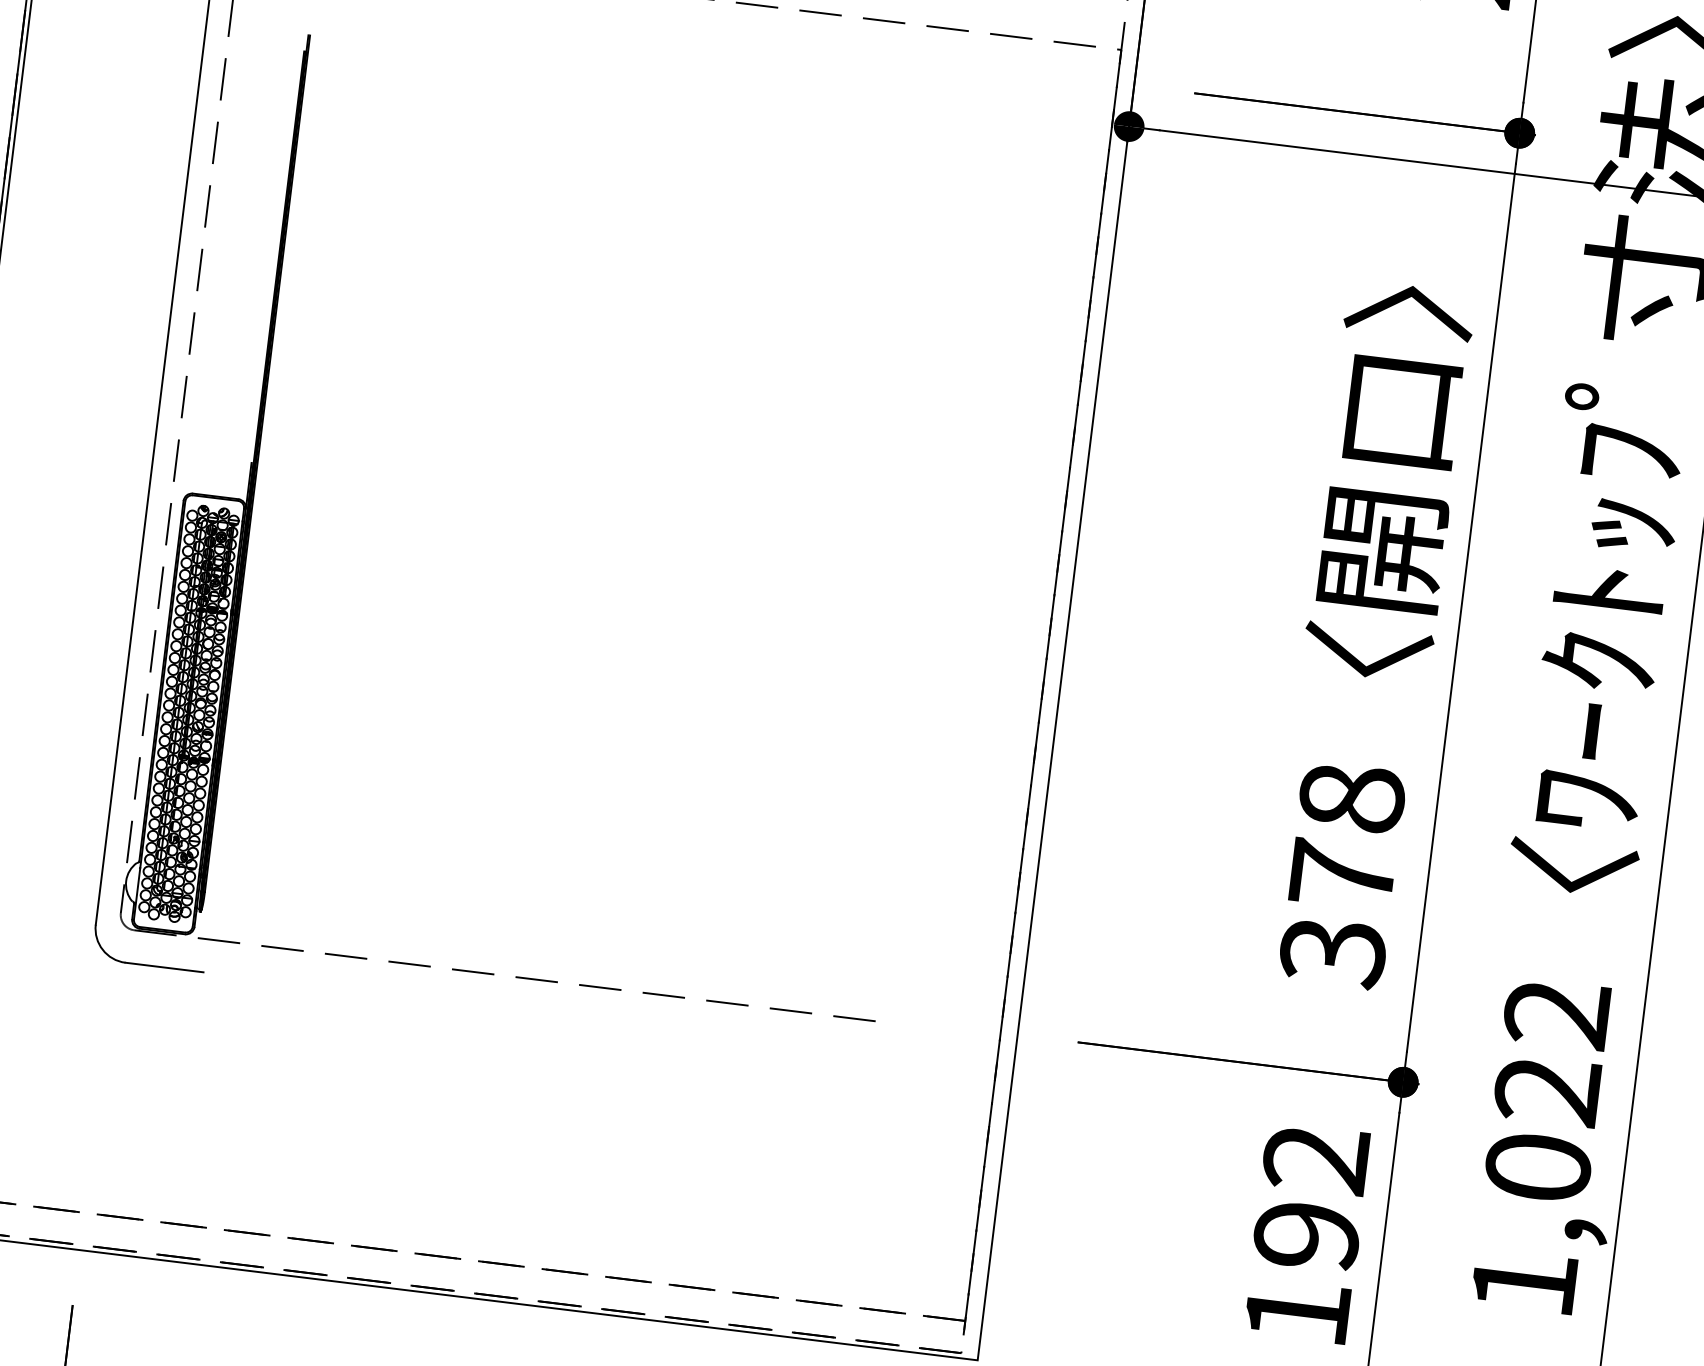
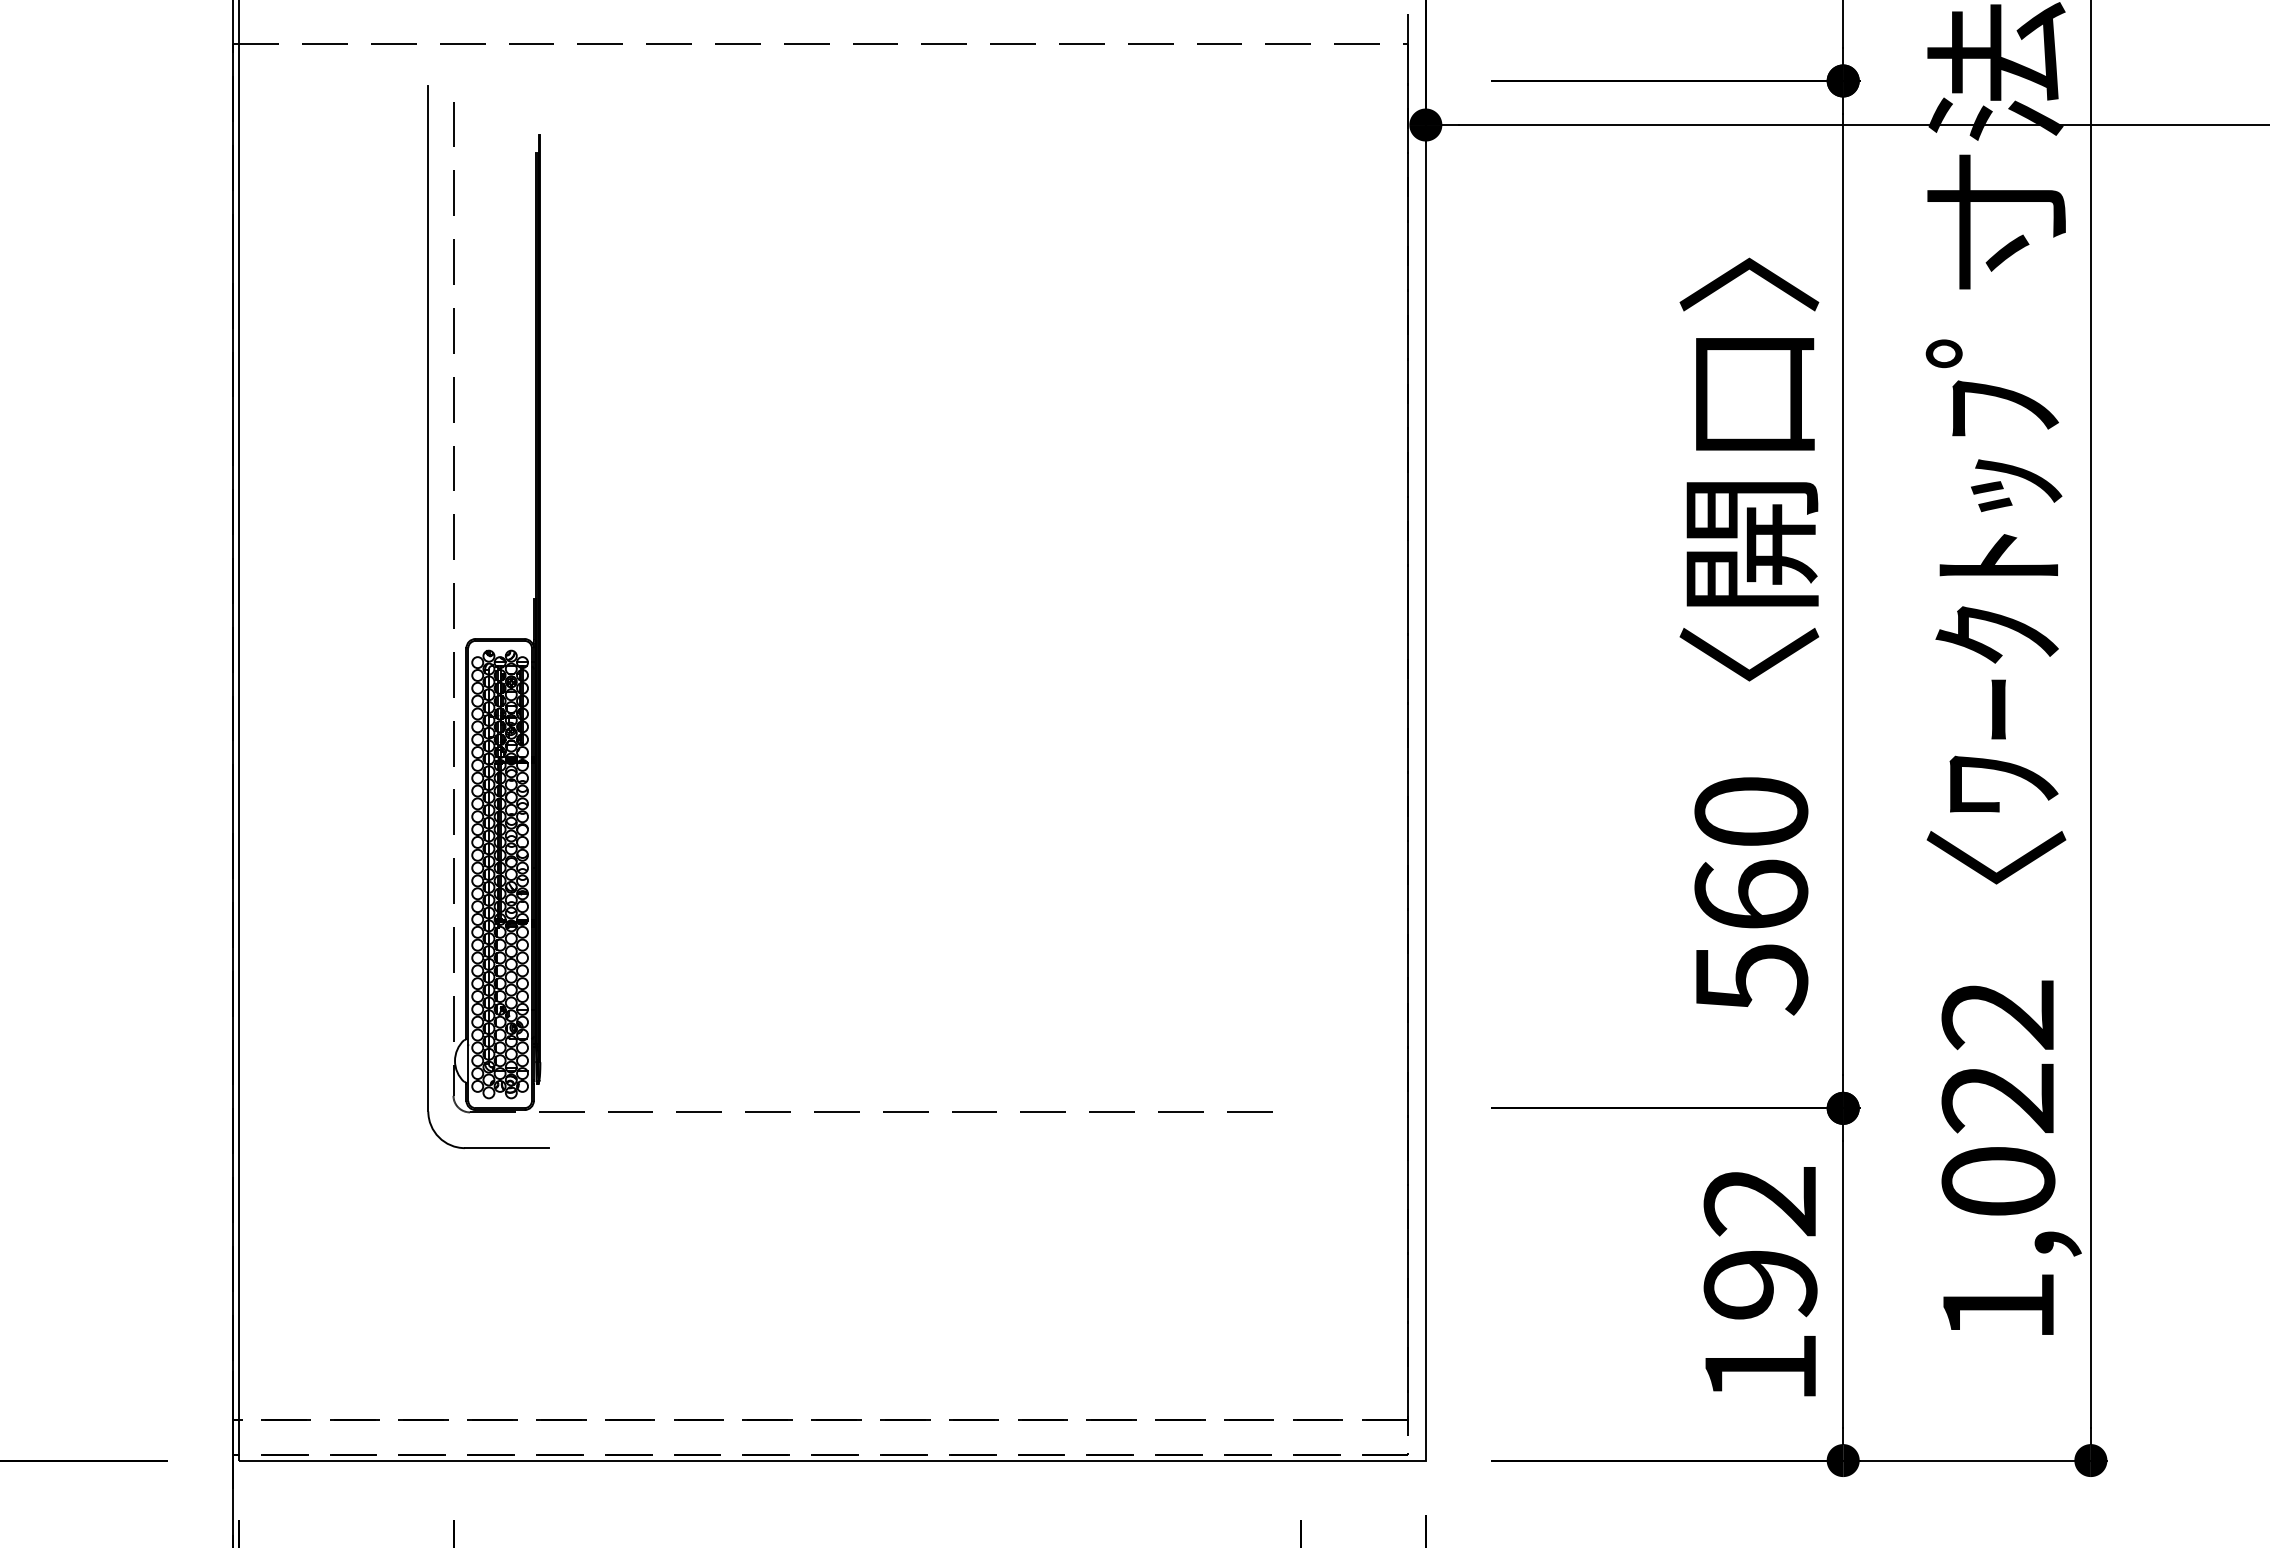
text: (1342, 876) -> (1751, 896), 378 -> 560

